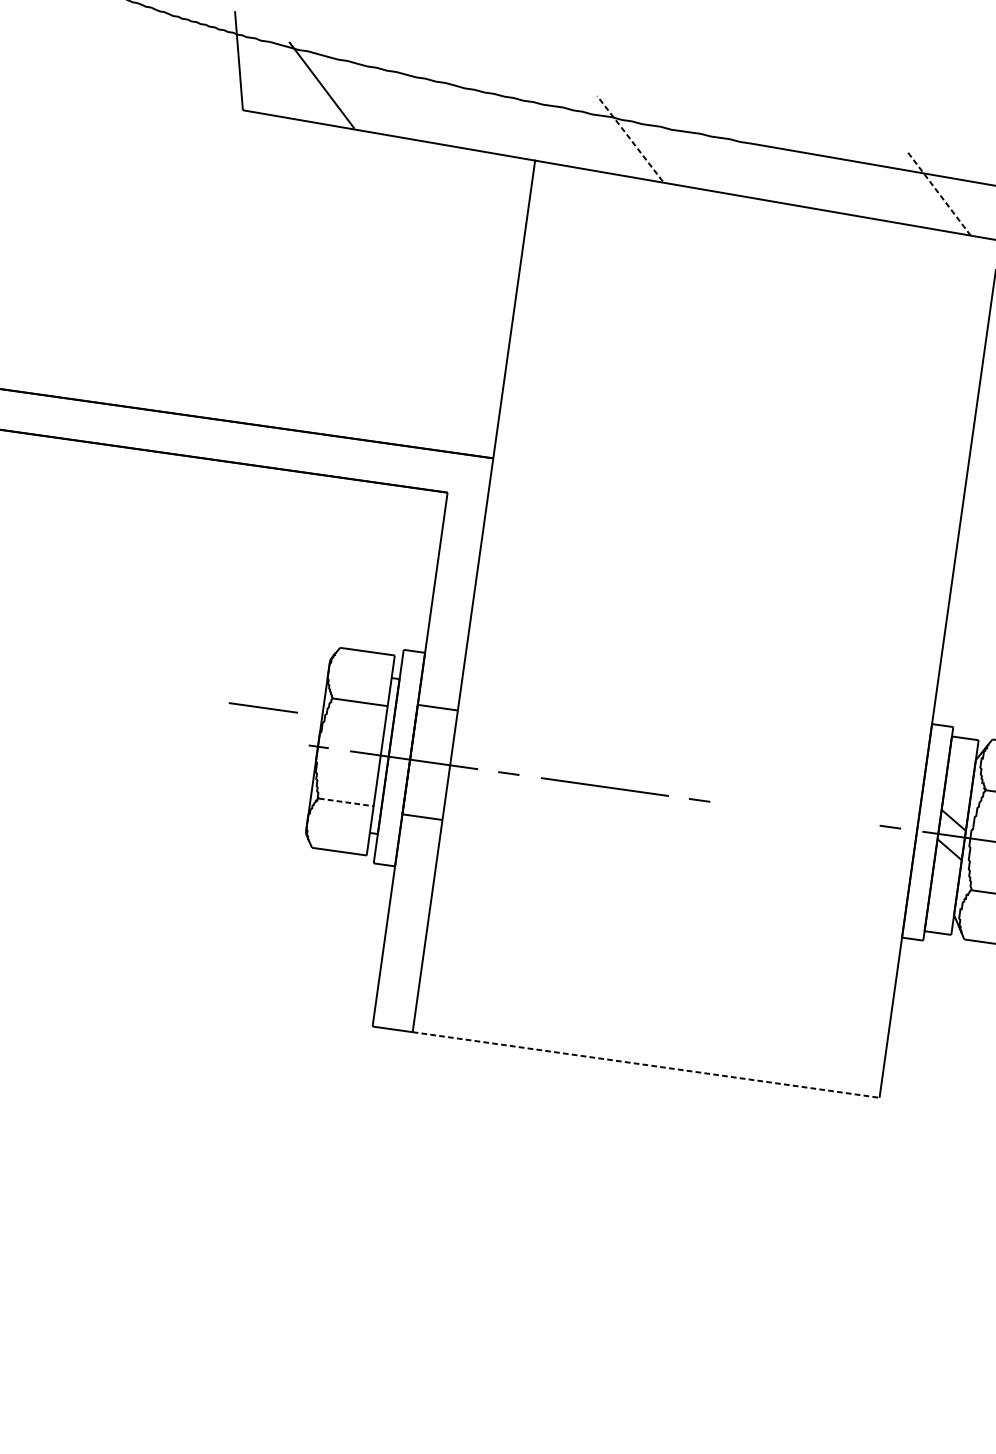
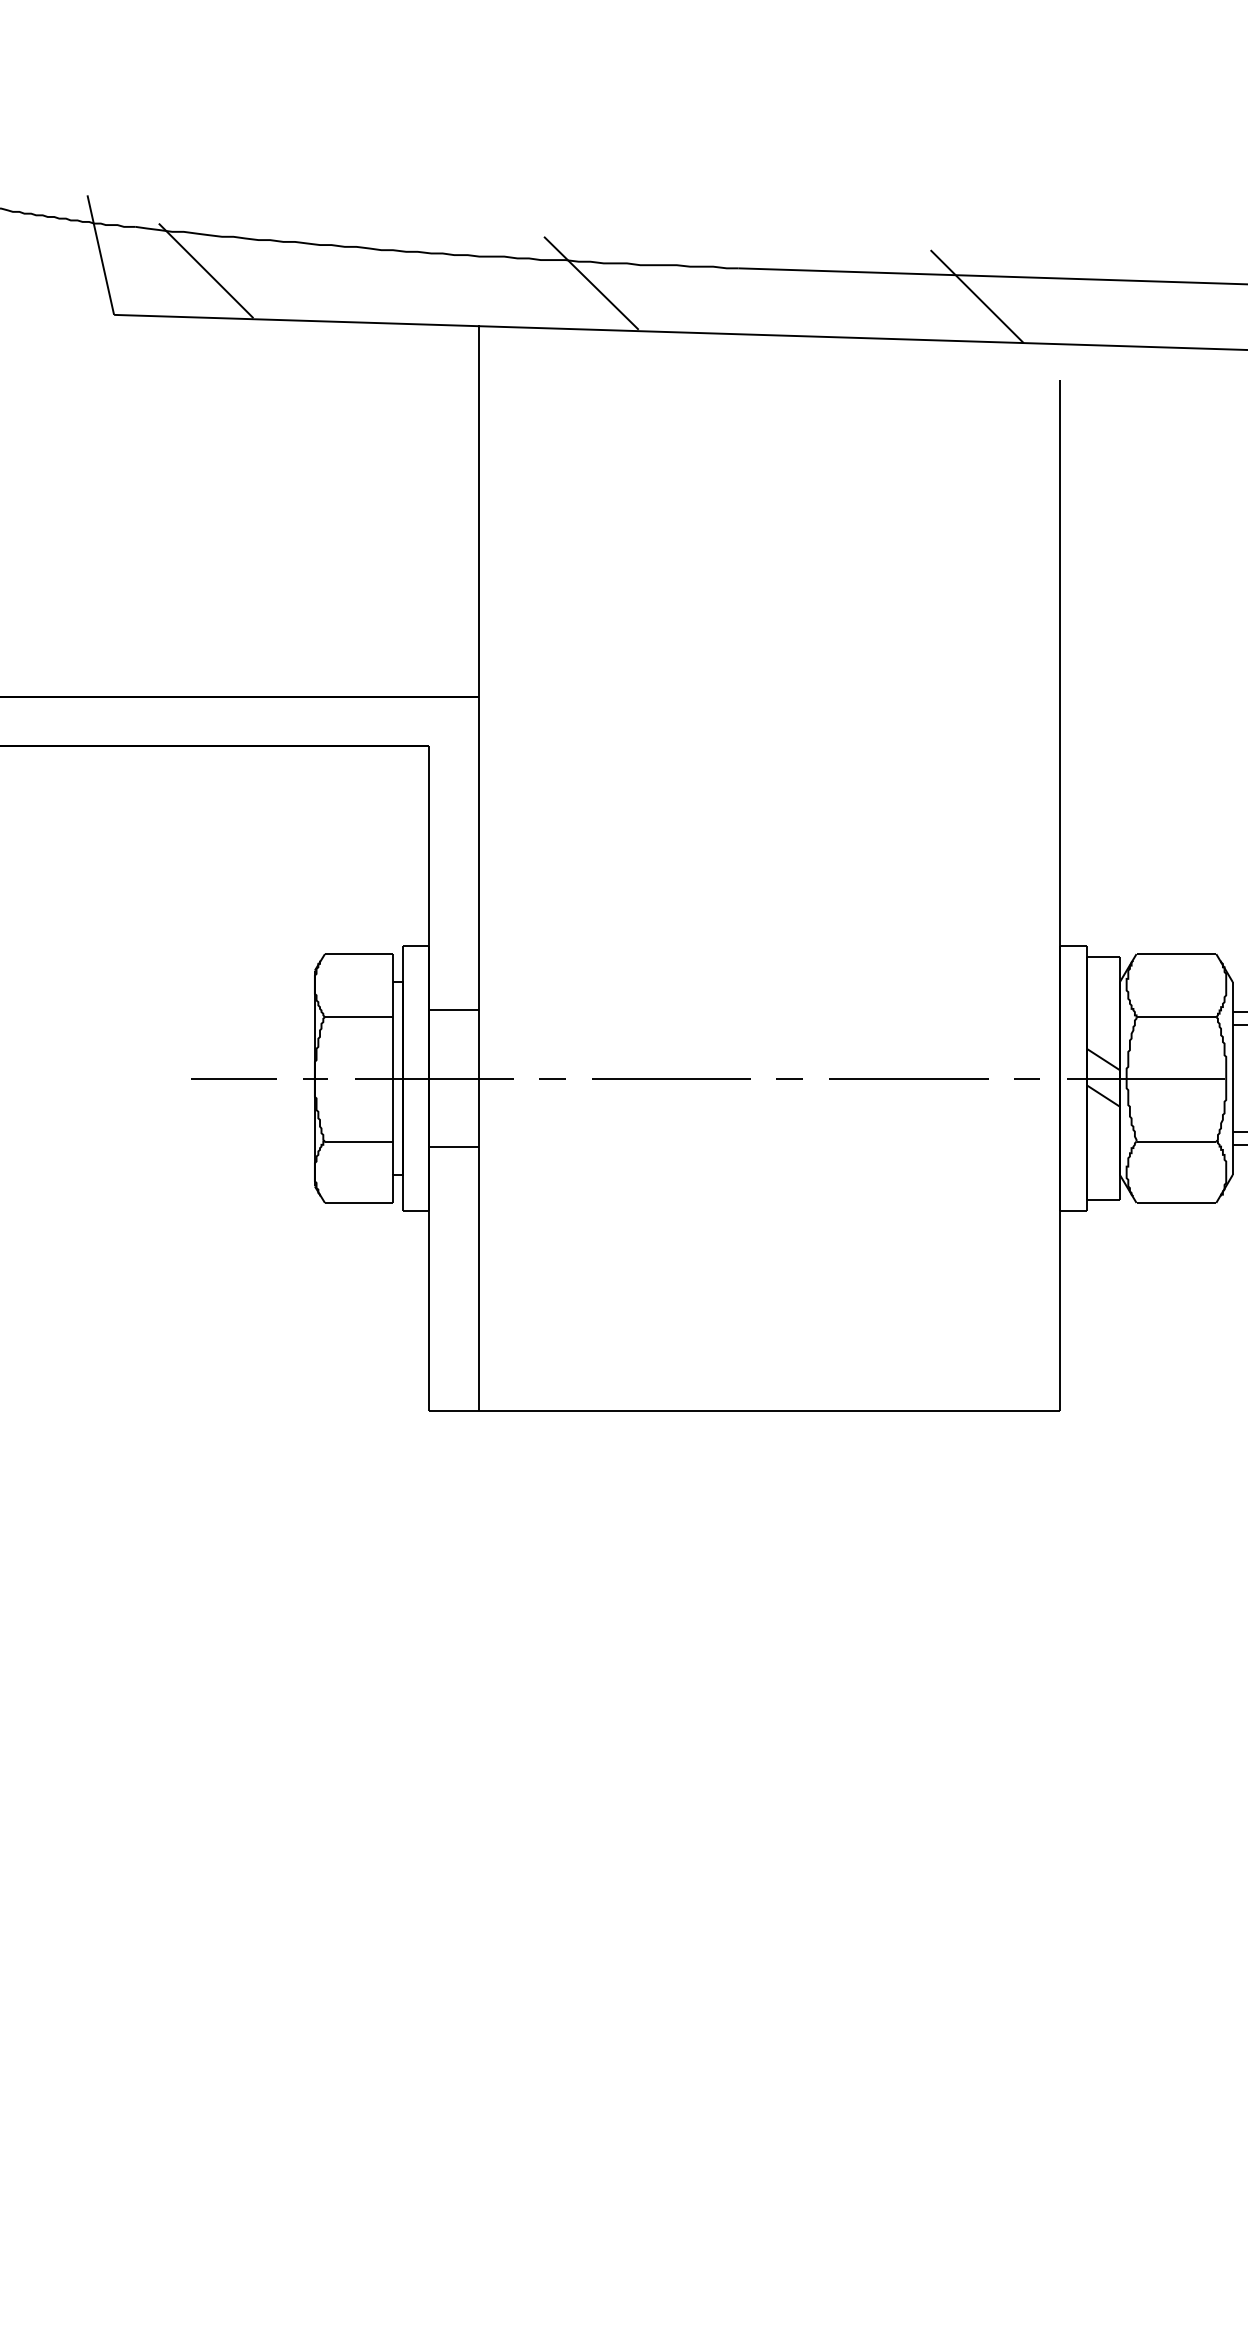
line: (630, 138) -> (591, 282), dashed -> solid
line: (938, 192) -> (977, 296), dashed -> solid
line: (263, 707) -> (233, 1078), moved
line: (346, 802) -> (359, 1141), dashed -> solid
line: (795, 813) -> (908, 1078), added
line: (646, 1064) -> (770, 1410), dashed -> solid

